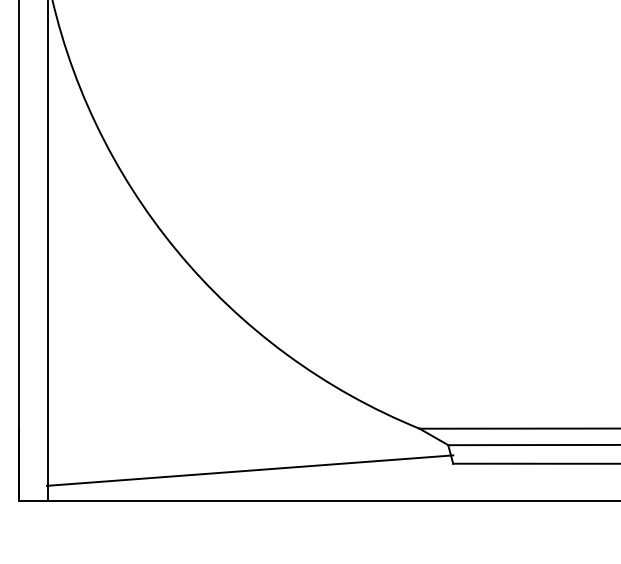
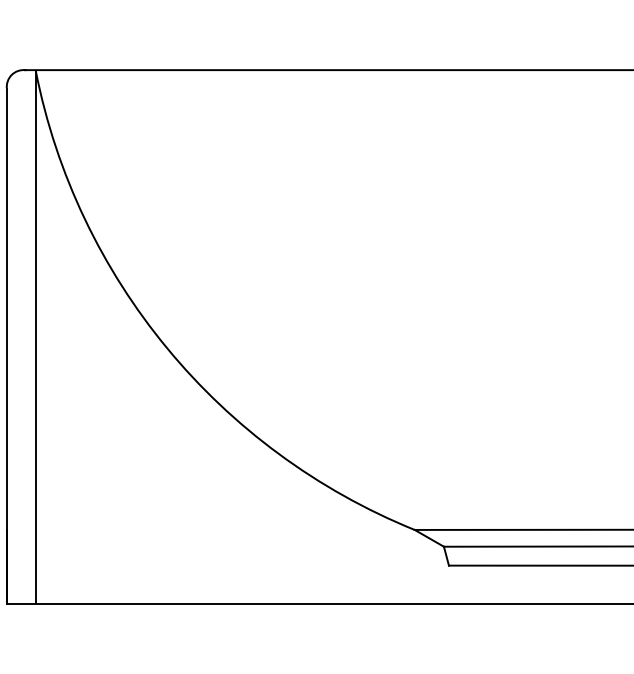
line: (250, 470) -> (242, 572), removed

